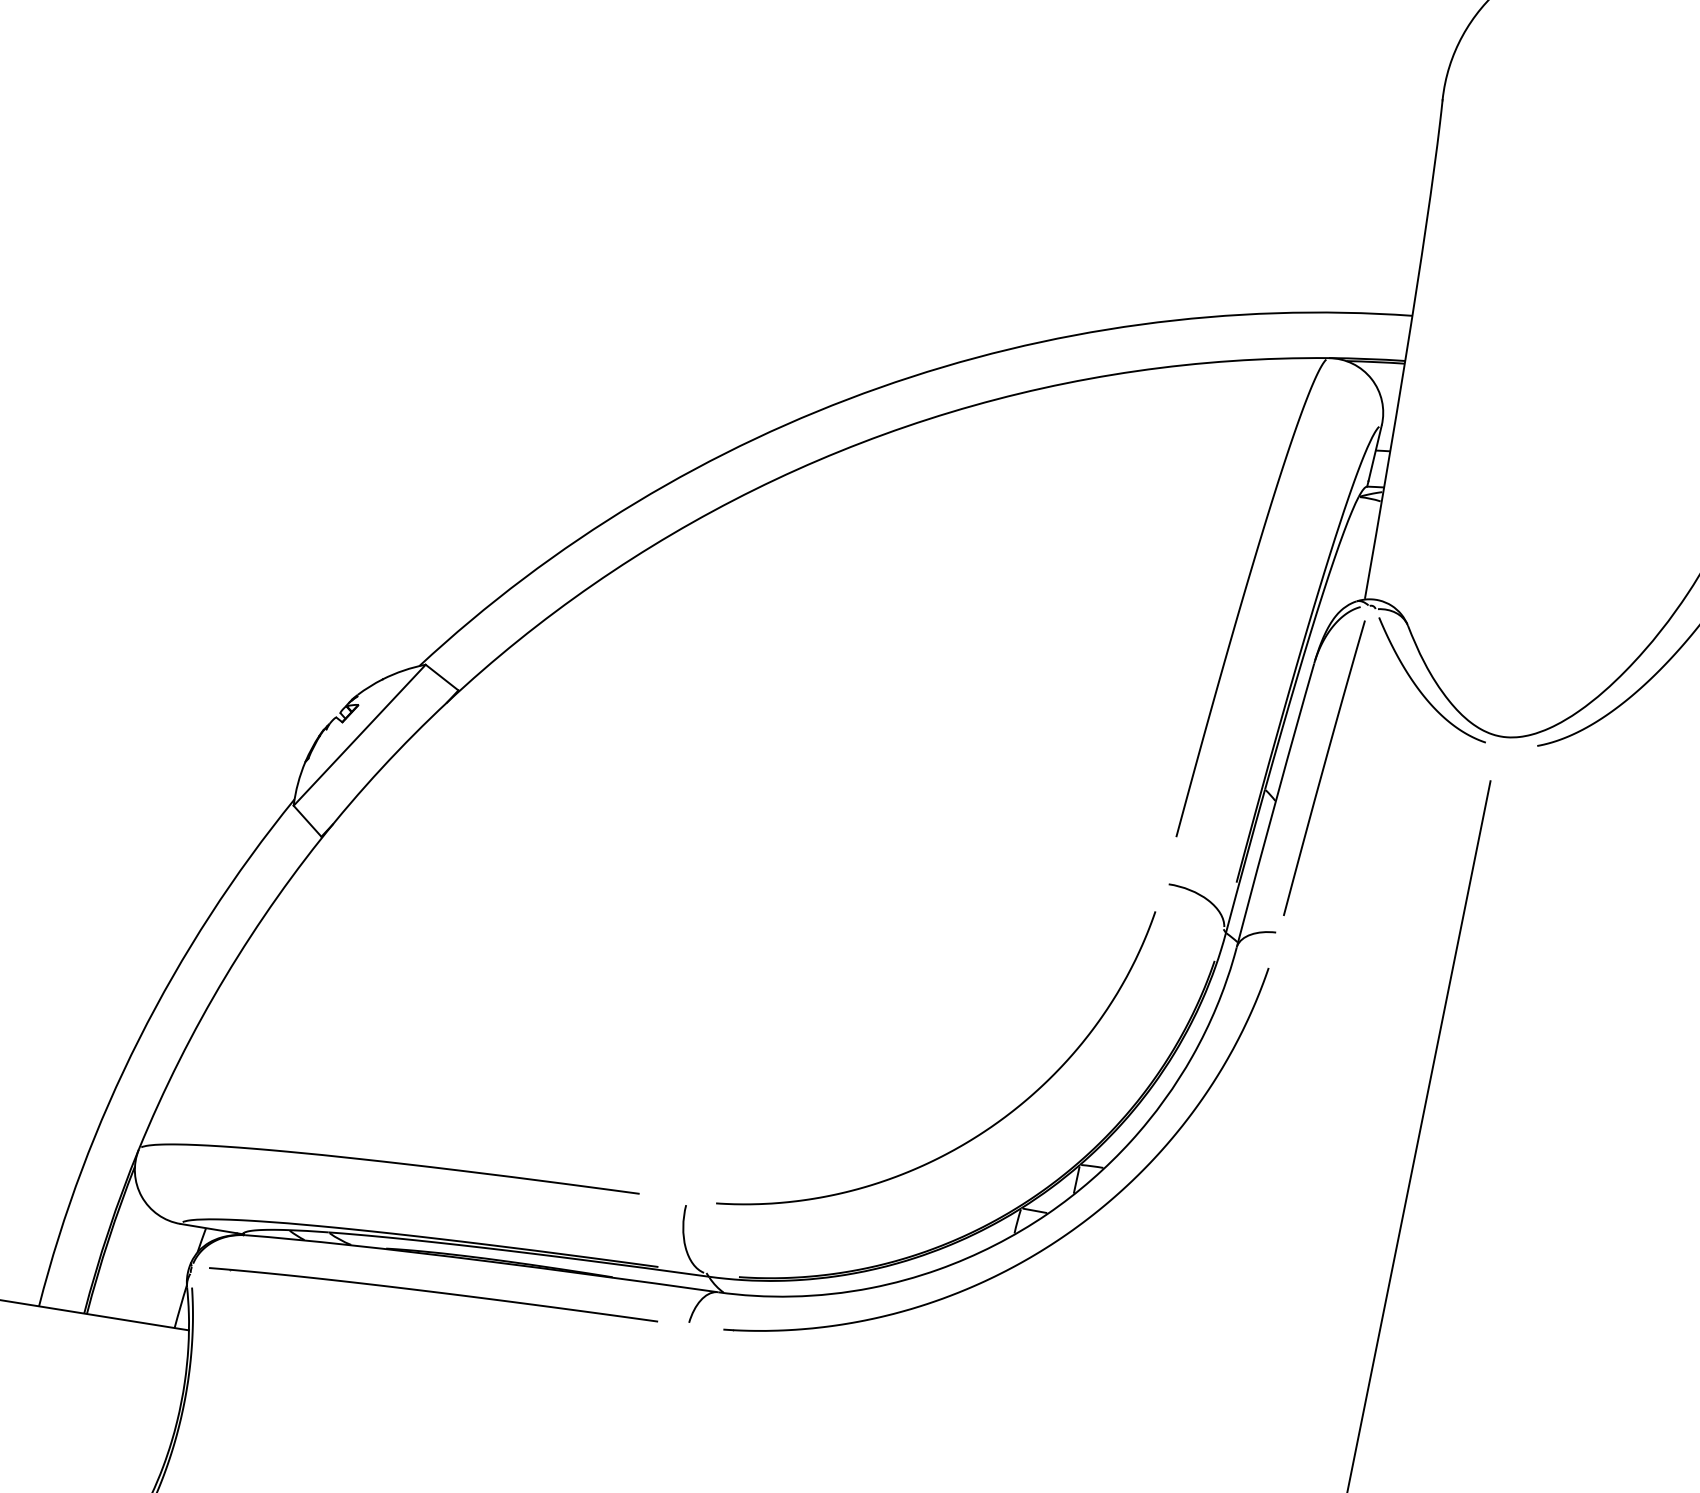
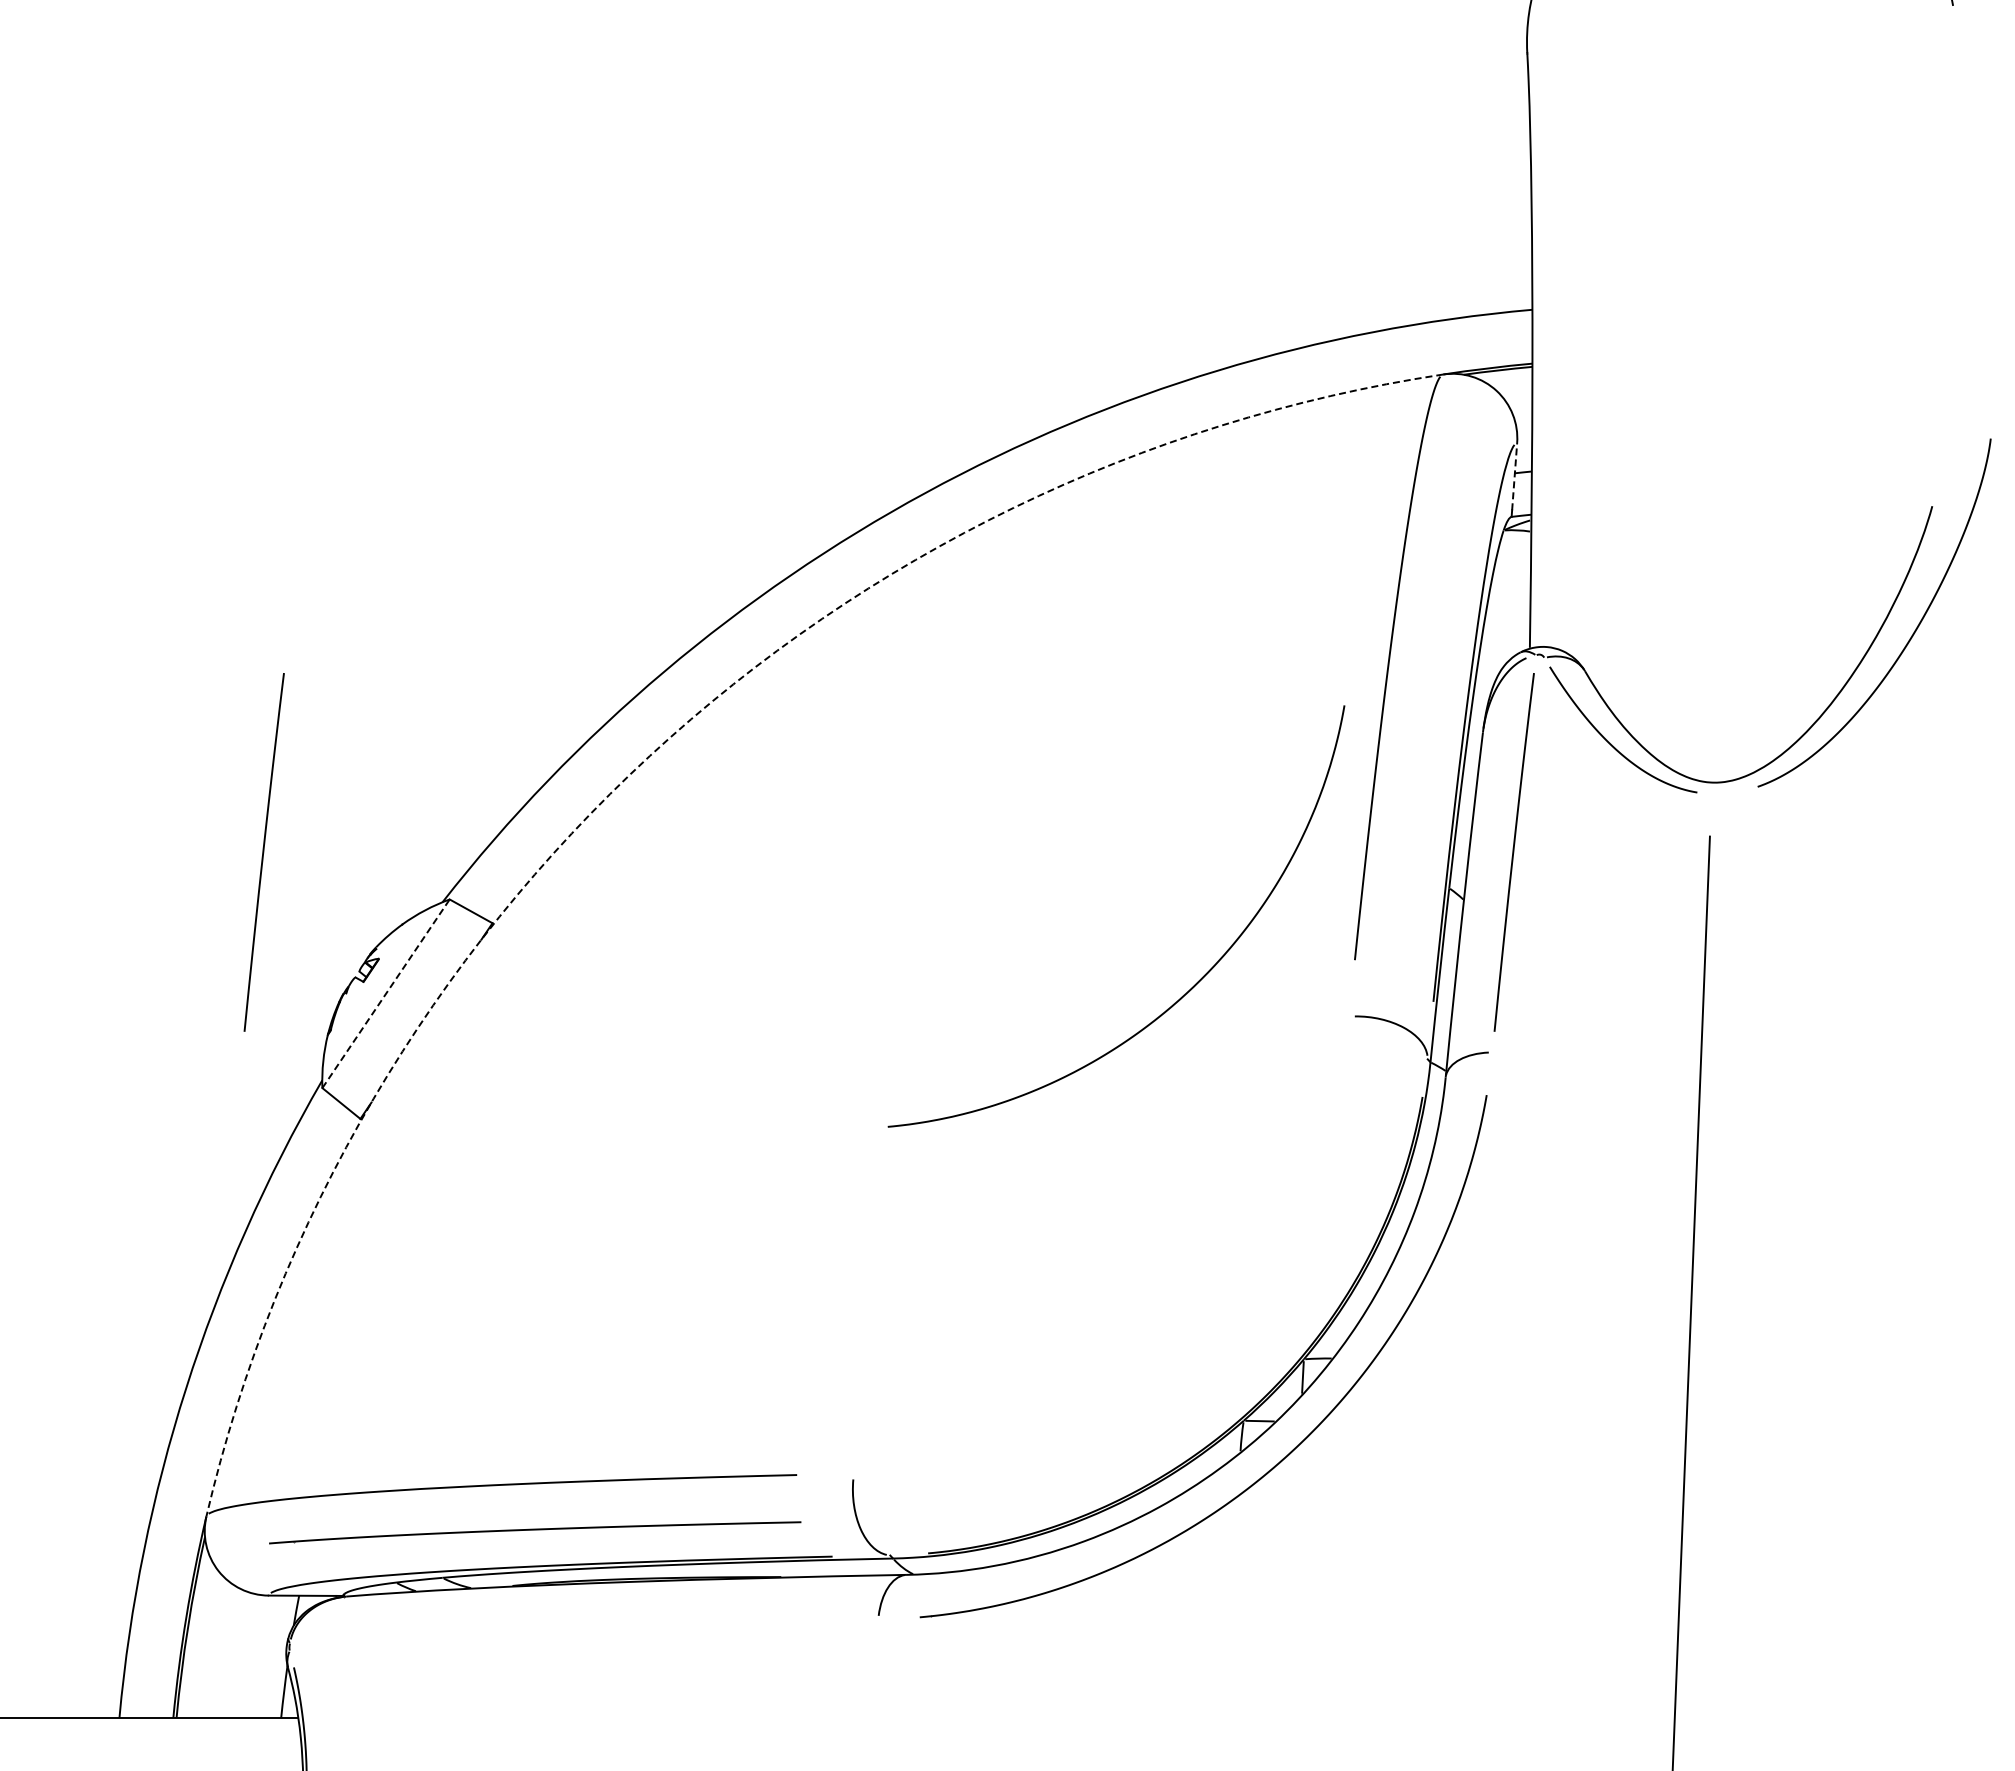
line: (1375, 453) -> (1514, 476), solid -> dashed
arc: (612, 571) -> (649, 756), solid -> dashed
curve: (275, 600) -> (263, 852), added
line: (360, 735) -> (386, 993), solid -> dashed
curve: (981, 1132) -> (1183, 994), moved
part: (433, 1294) -> (535, 1532), moved

